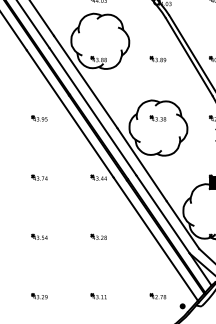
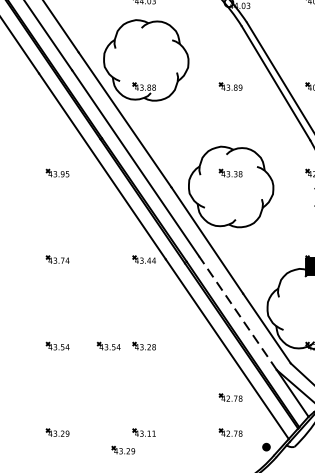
line: (162, 214) -> (237, 313), solid -> dashed
part: (74, 236) -> (108, 345), added
part: (157, 272) -> (229, 397), added
part: (84, 308) -> (123, 450), added

